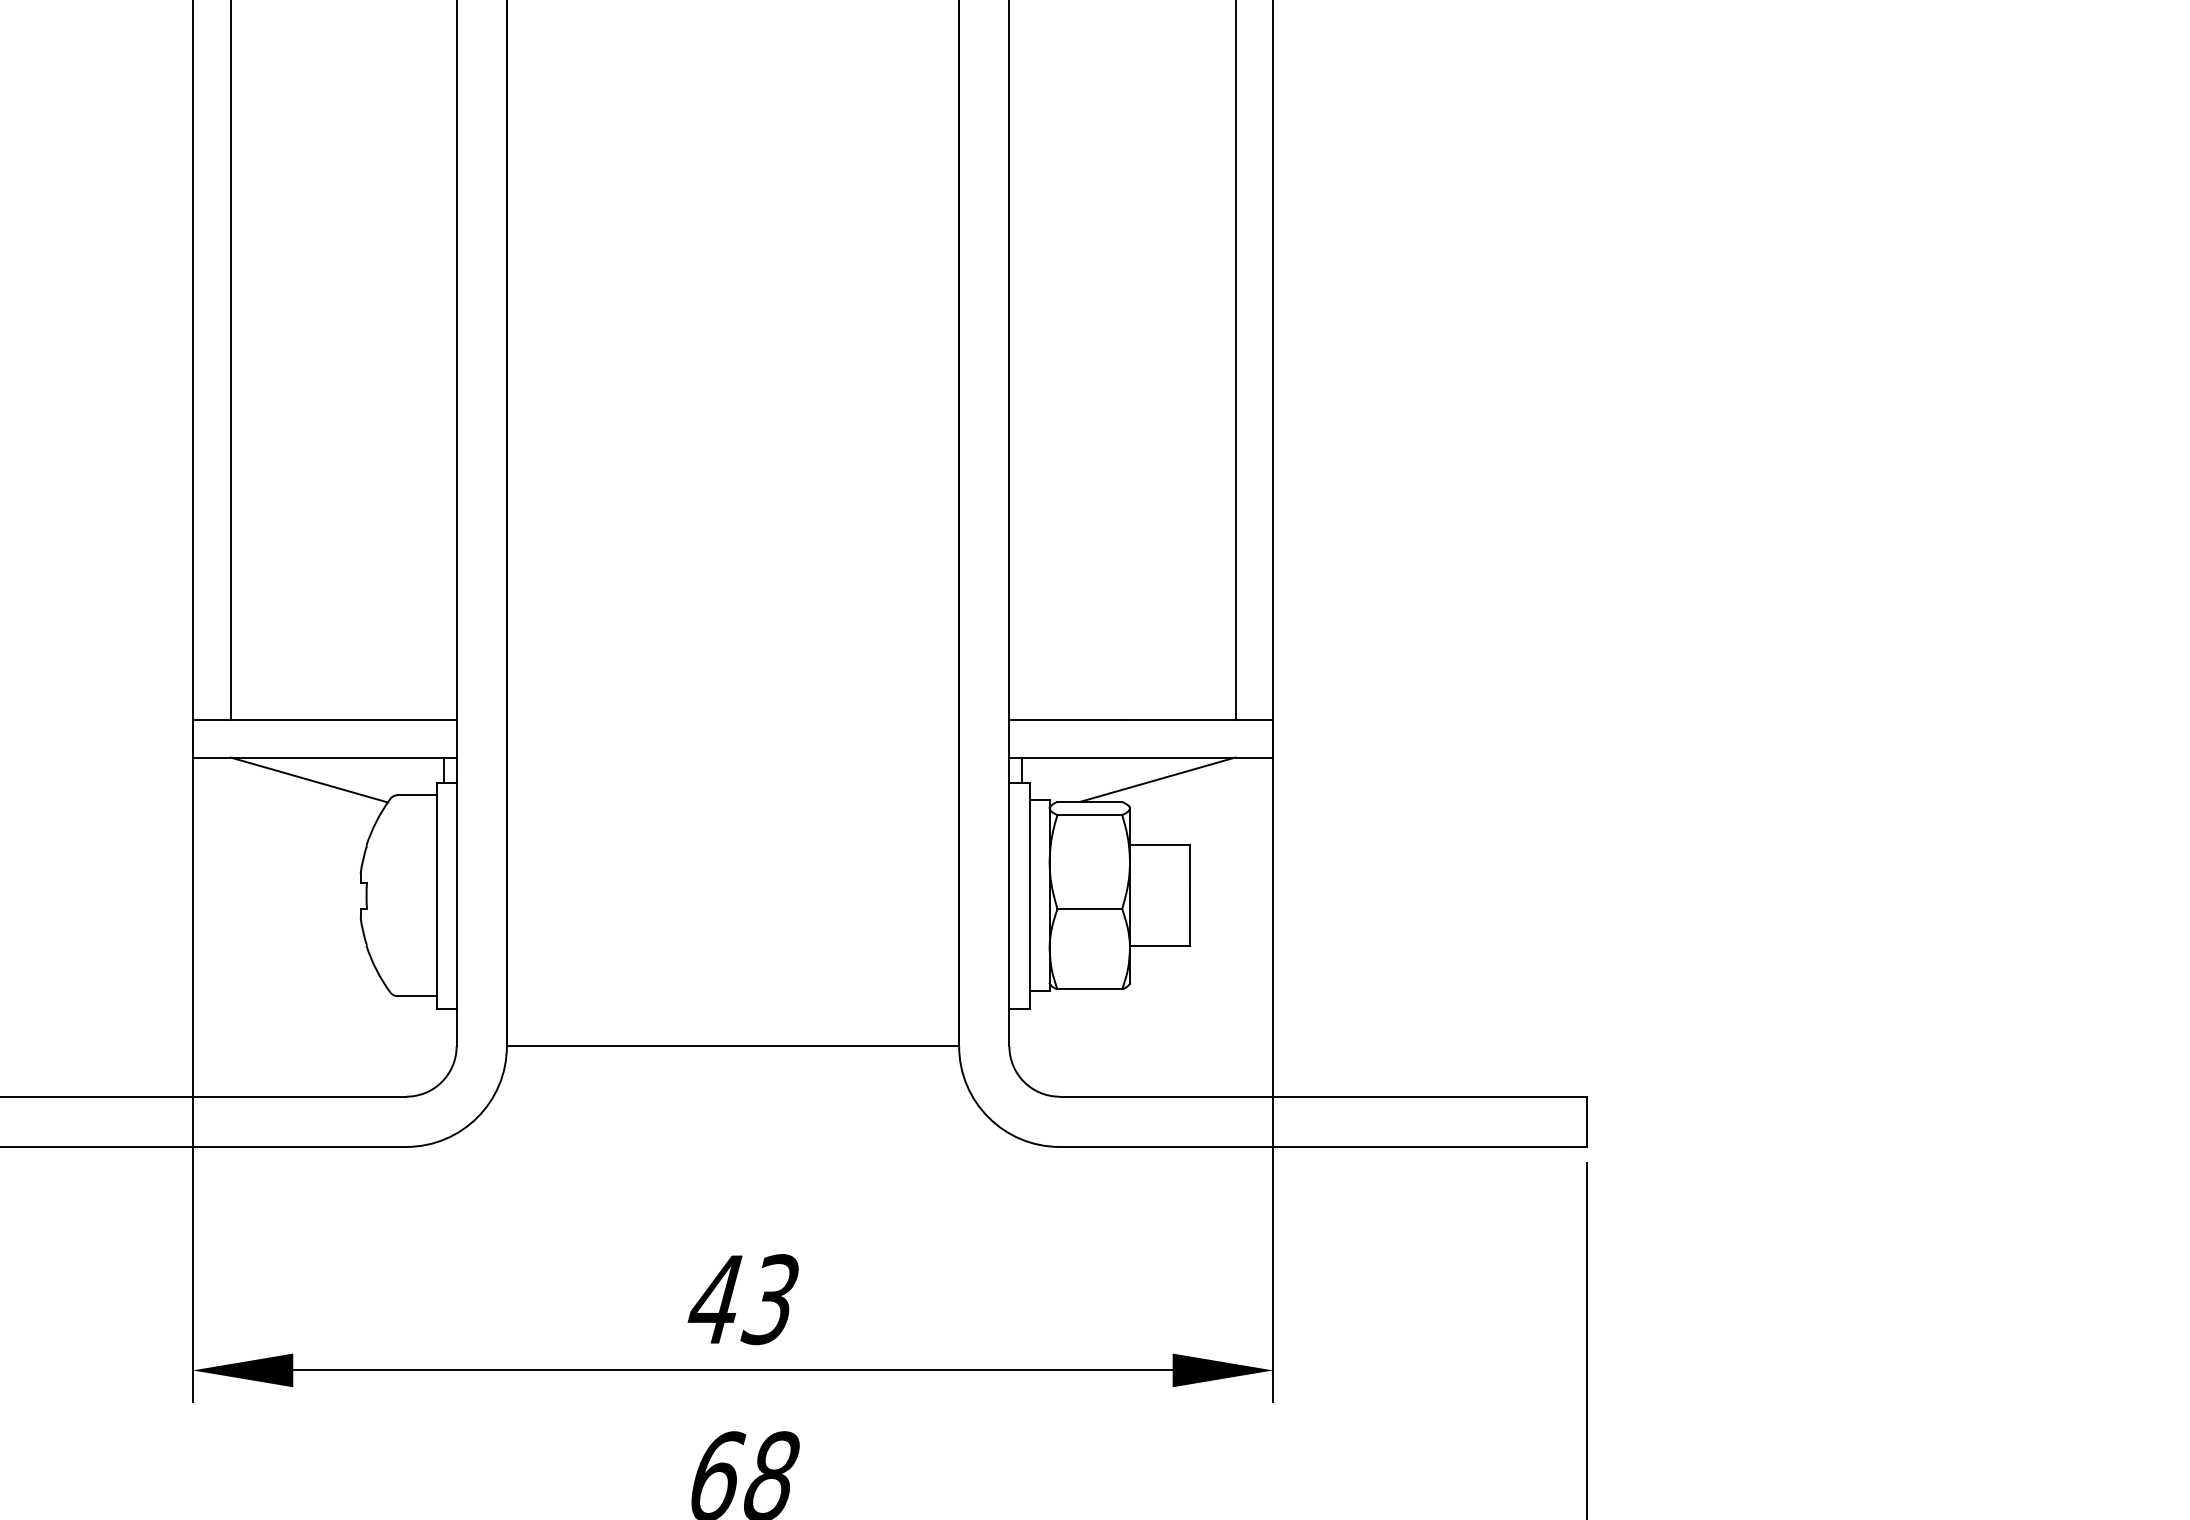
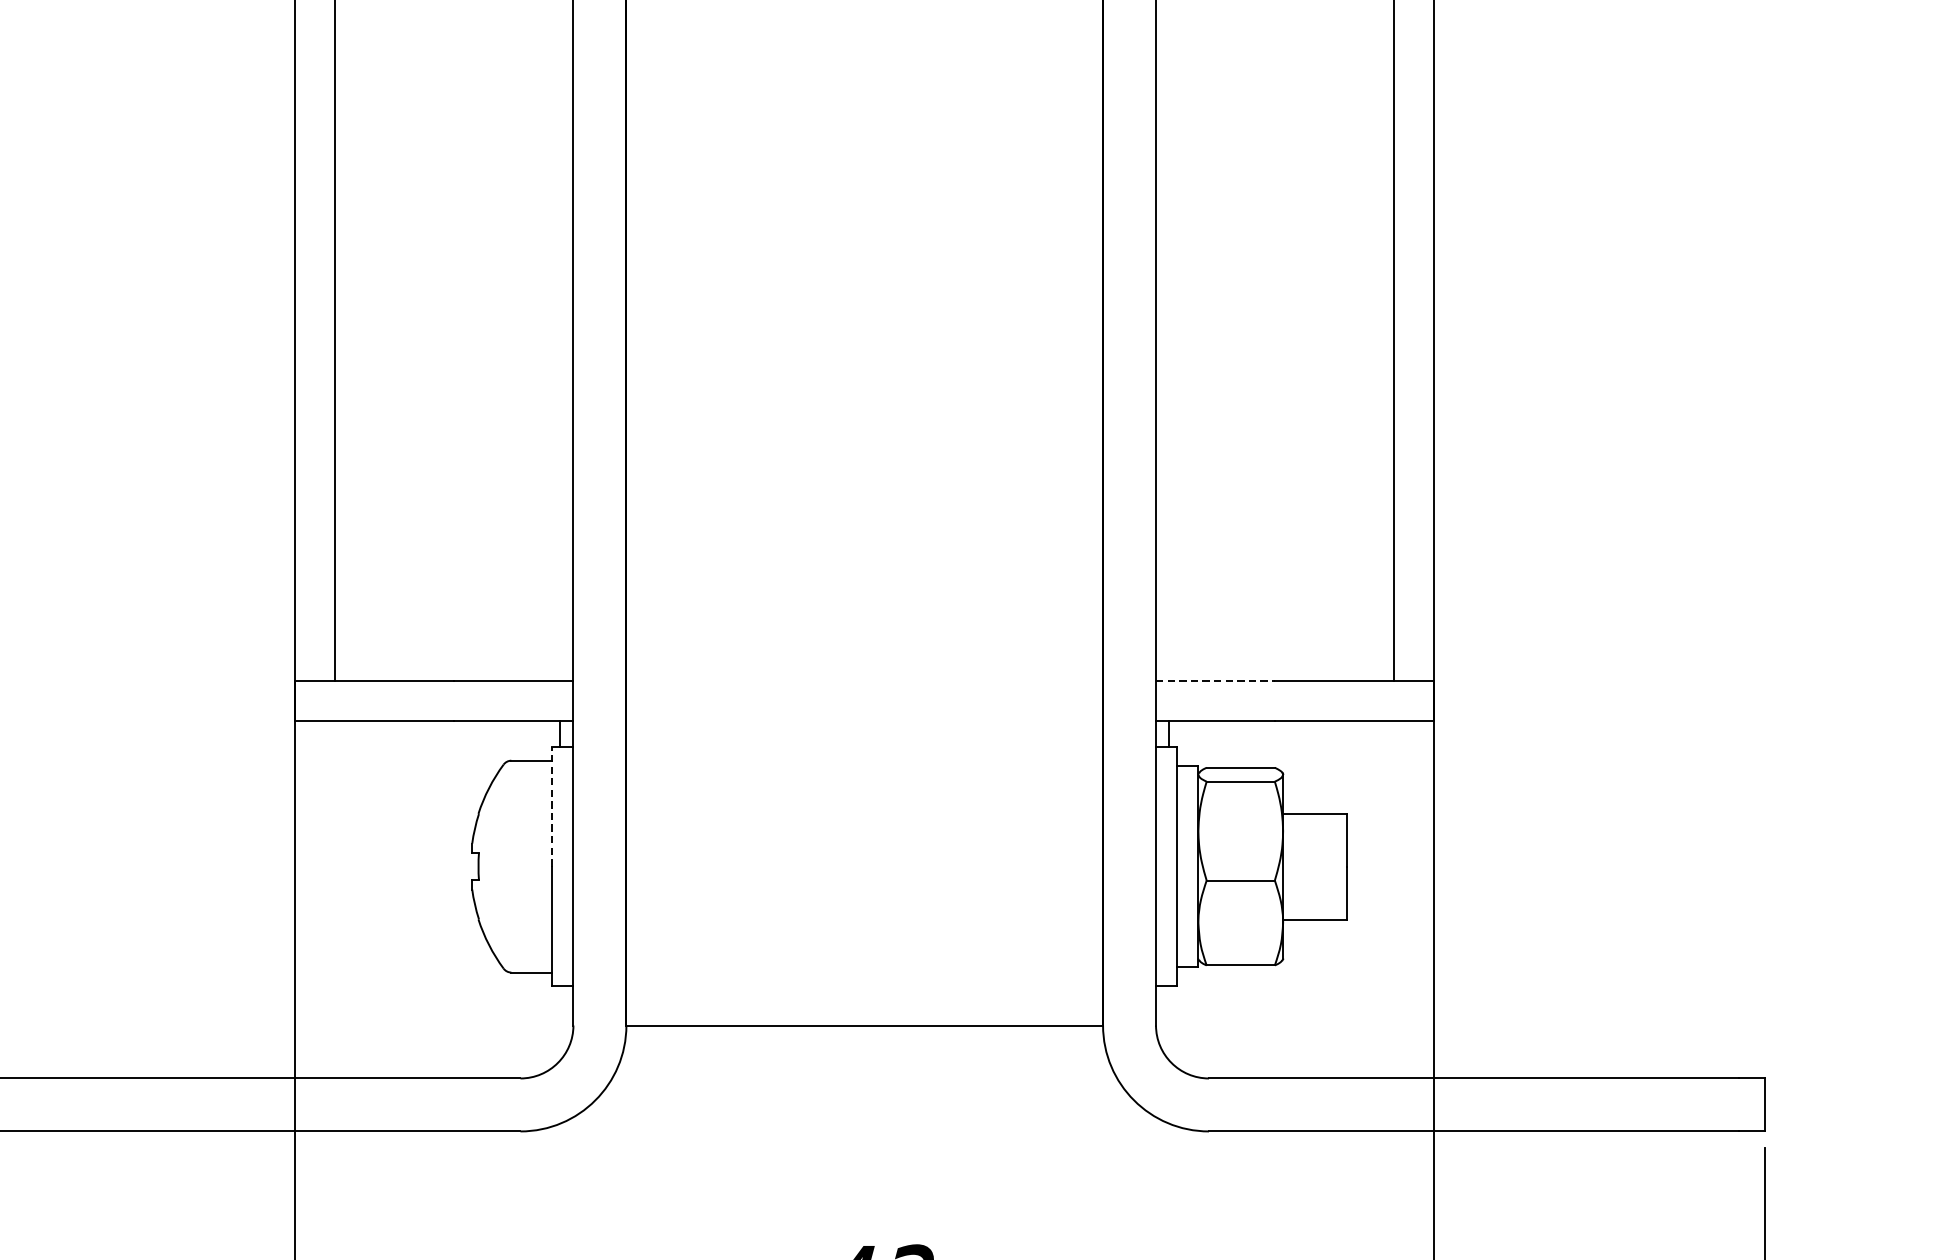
line: (1065, 719) -> (1215, 680), solid -> dashed
line: (308, 779) -> (417, 744), removed
line: (1157, 779) -> (1312, 744), removed
line: (436, 839) -> (552, 807), solid -> dashed

